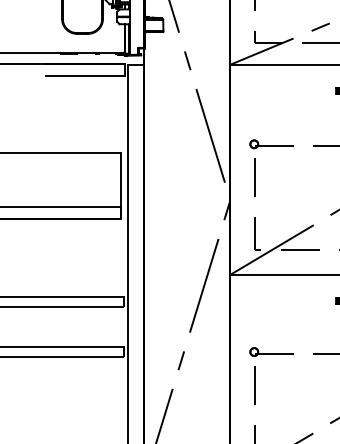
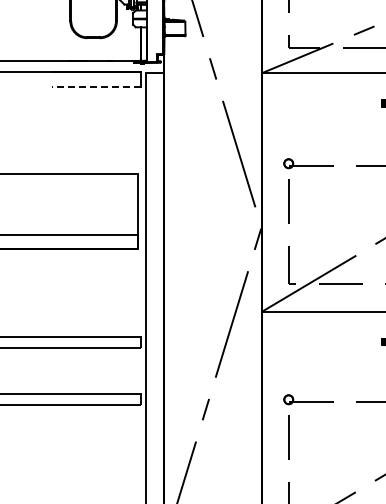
line: (85, 76) -> (96, 86), solid -> dashed

